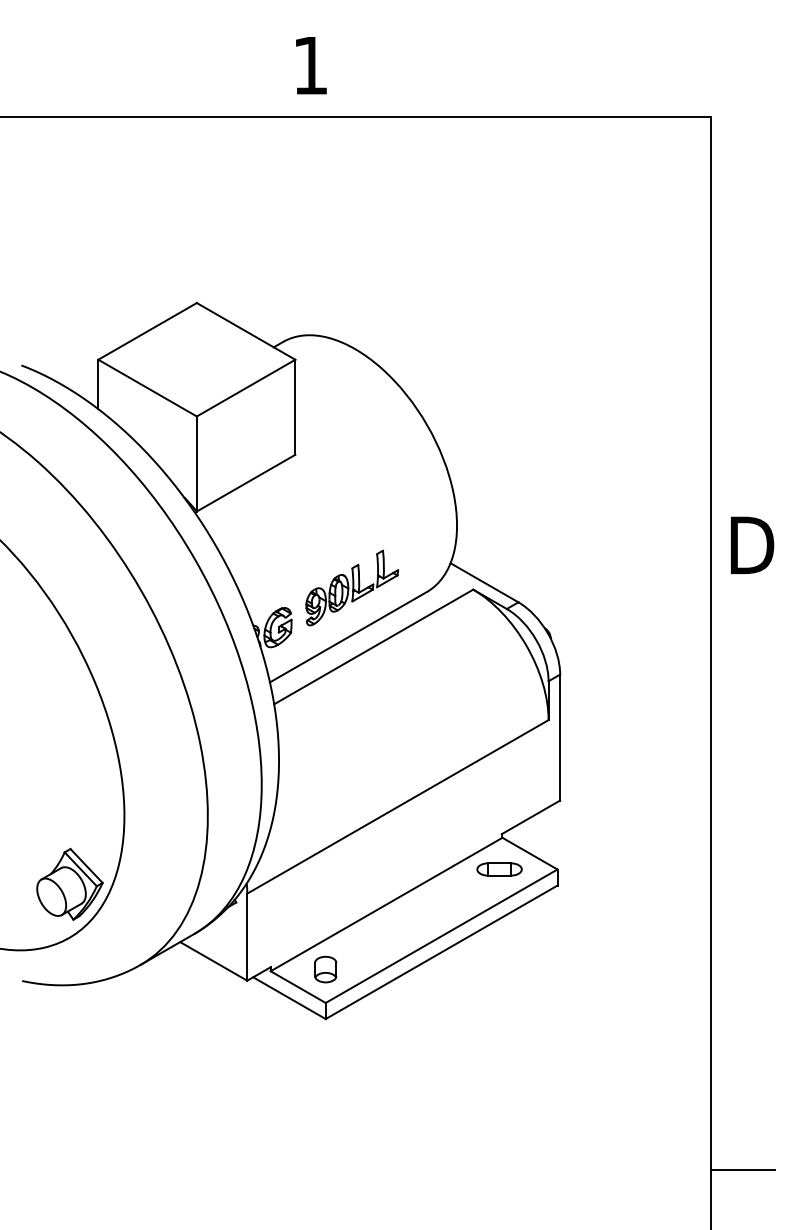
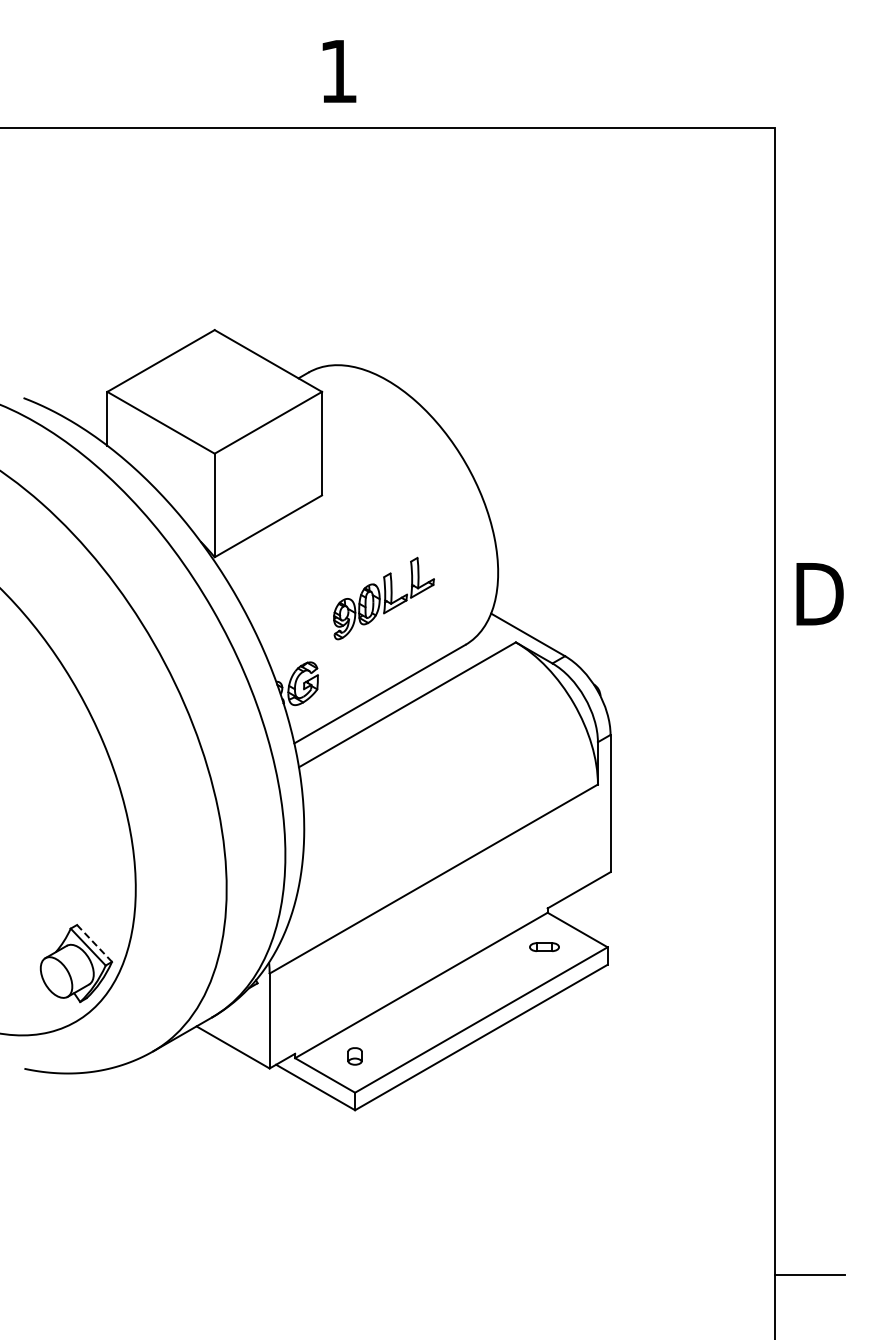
part: (351, 587) -> (383, 598), moved
line: (86, 866) -> (94, 943), solid -> dashed
part: (499, 868) -> (544, 946), size x0.6
part: (325, 969) -> (354, 1056), size x0.6

